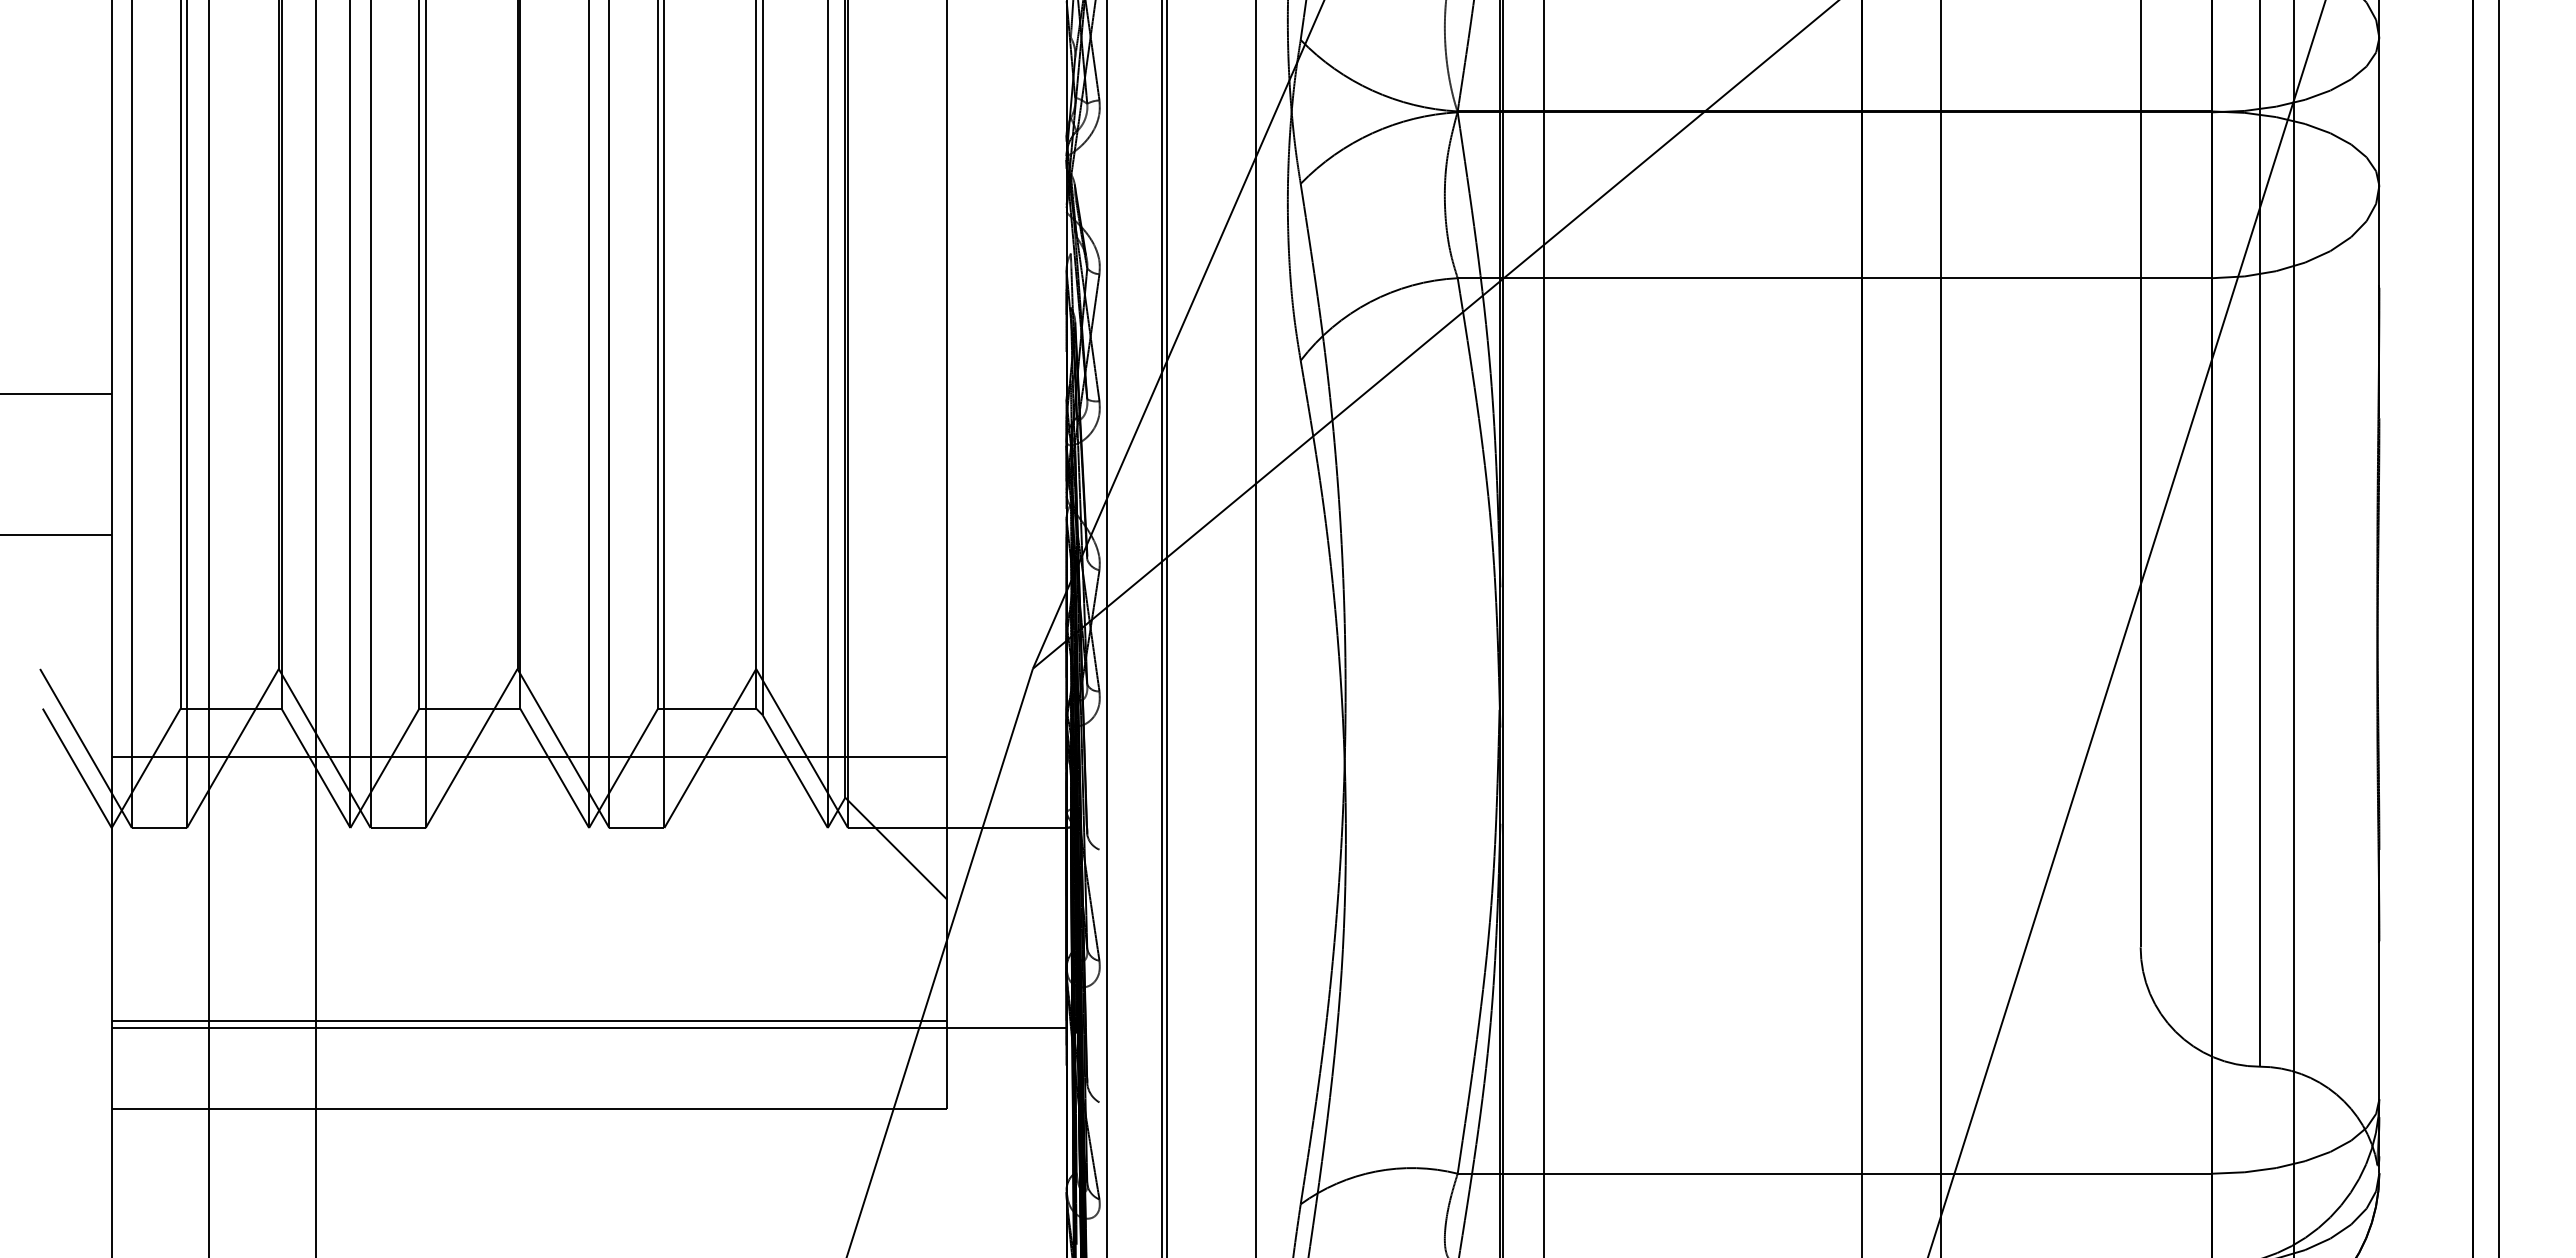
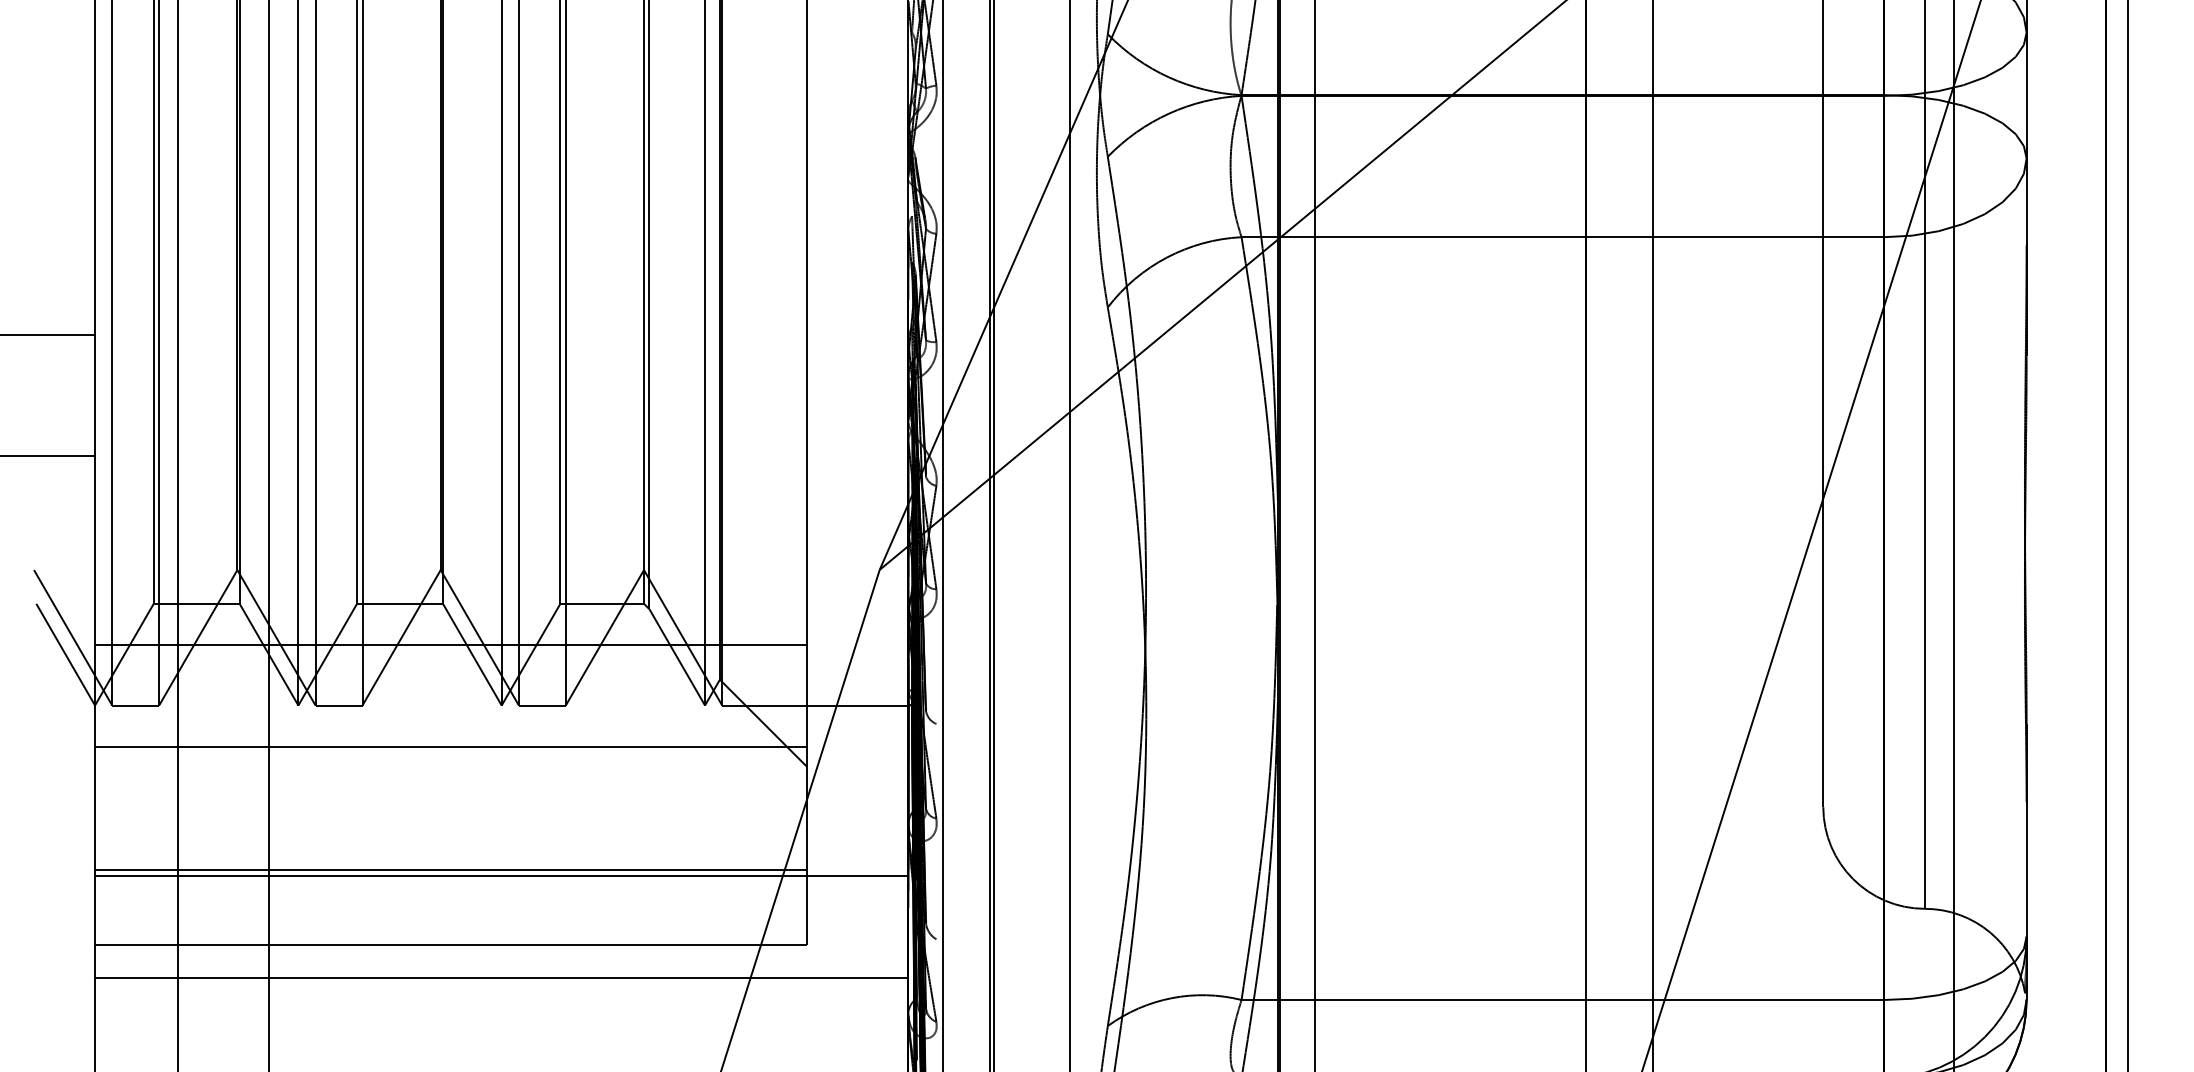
line: (529, 876) -> (450, 746), added
line: (588, 1148) -> (501, 978), added

